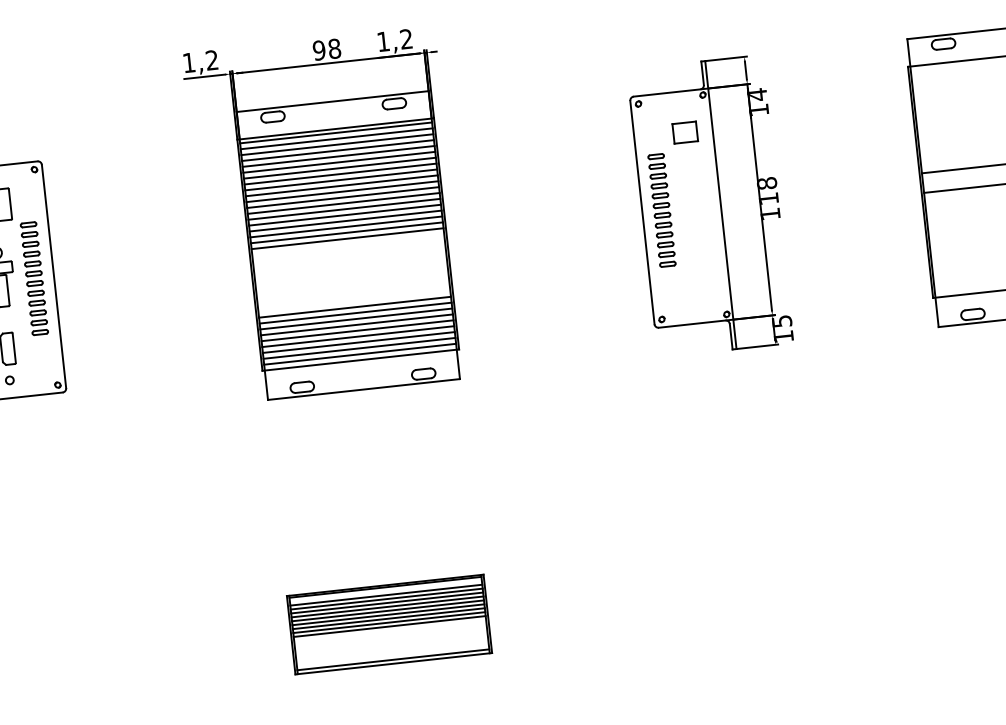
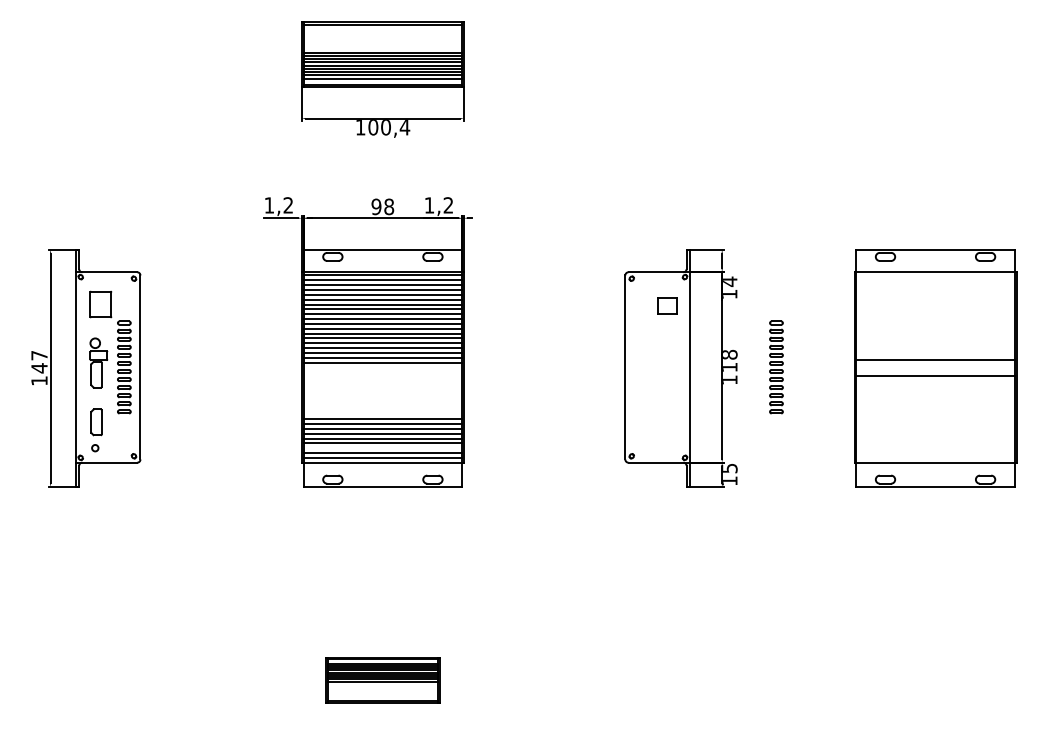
part: (662, 210) -> (776, 367), moved
line: (358, 342) -> (382, 448), removed
part: (389, 624) -> (382, 680), size x0.7

